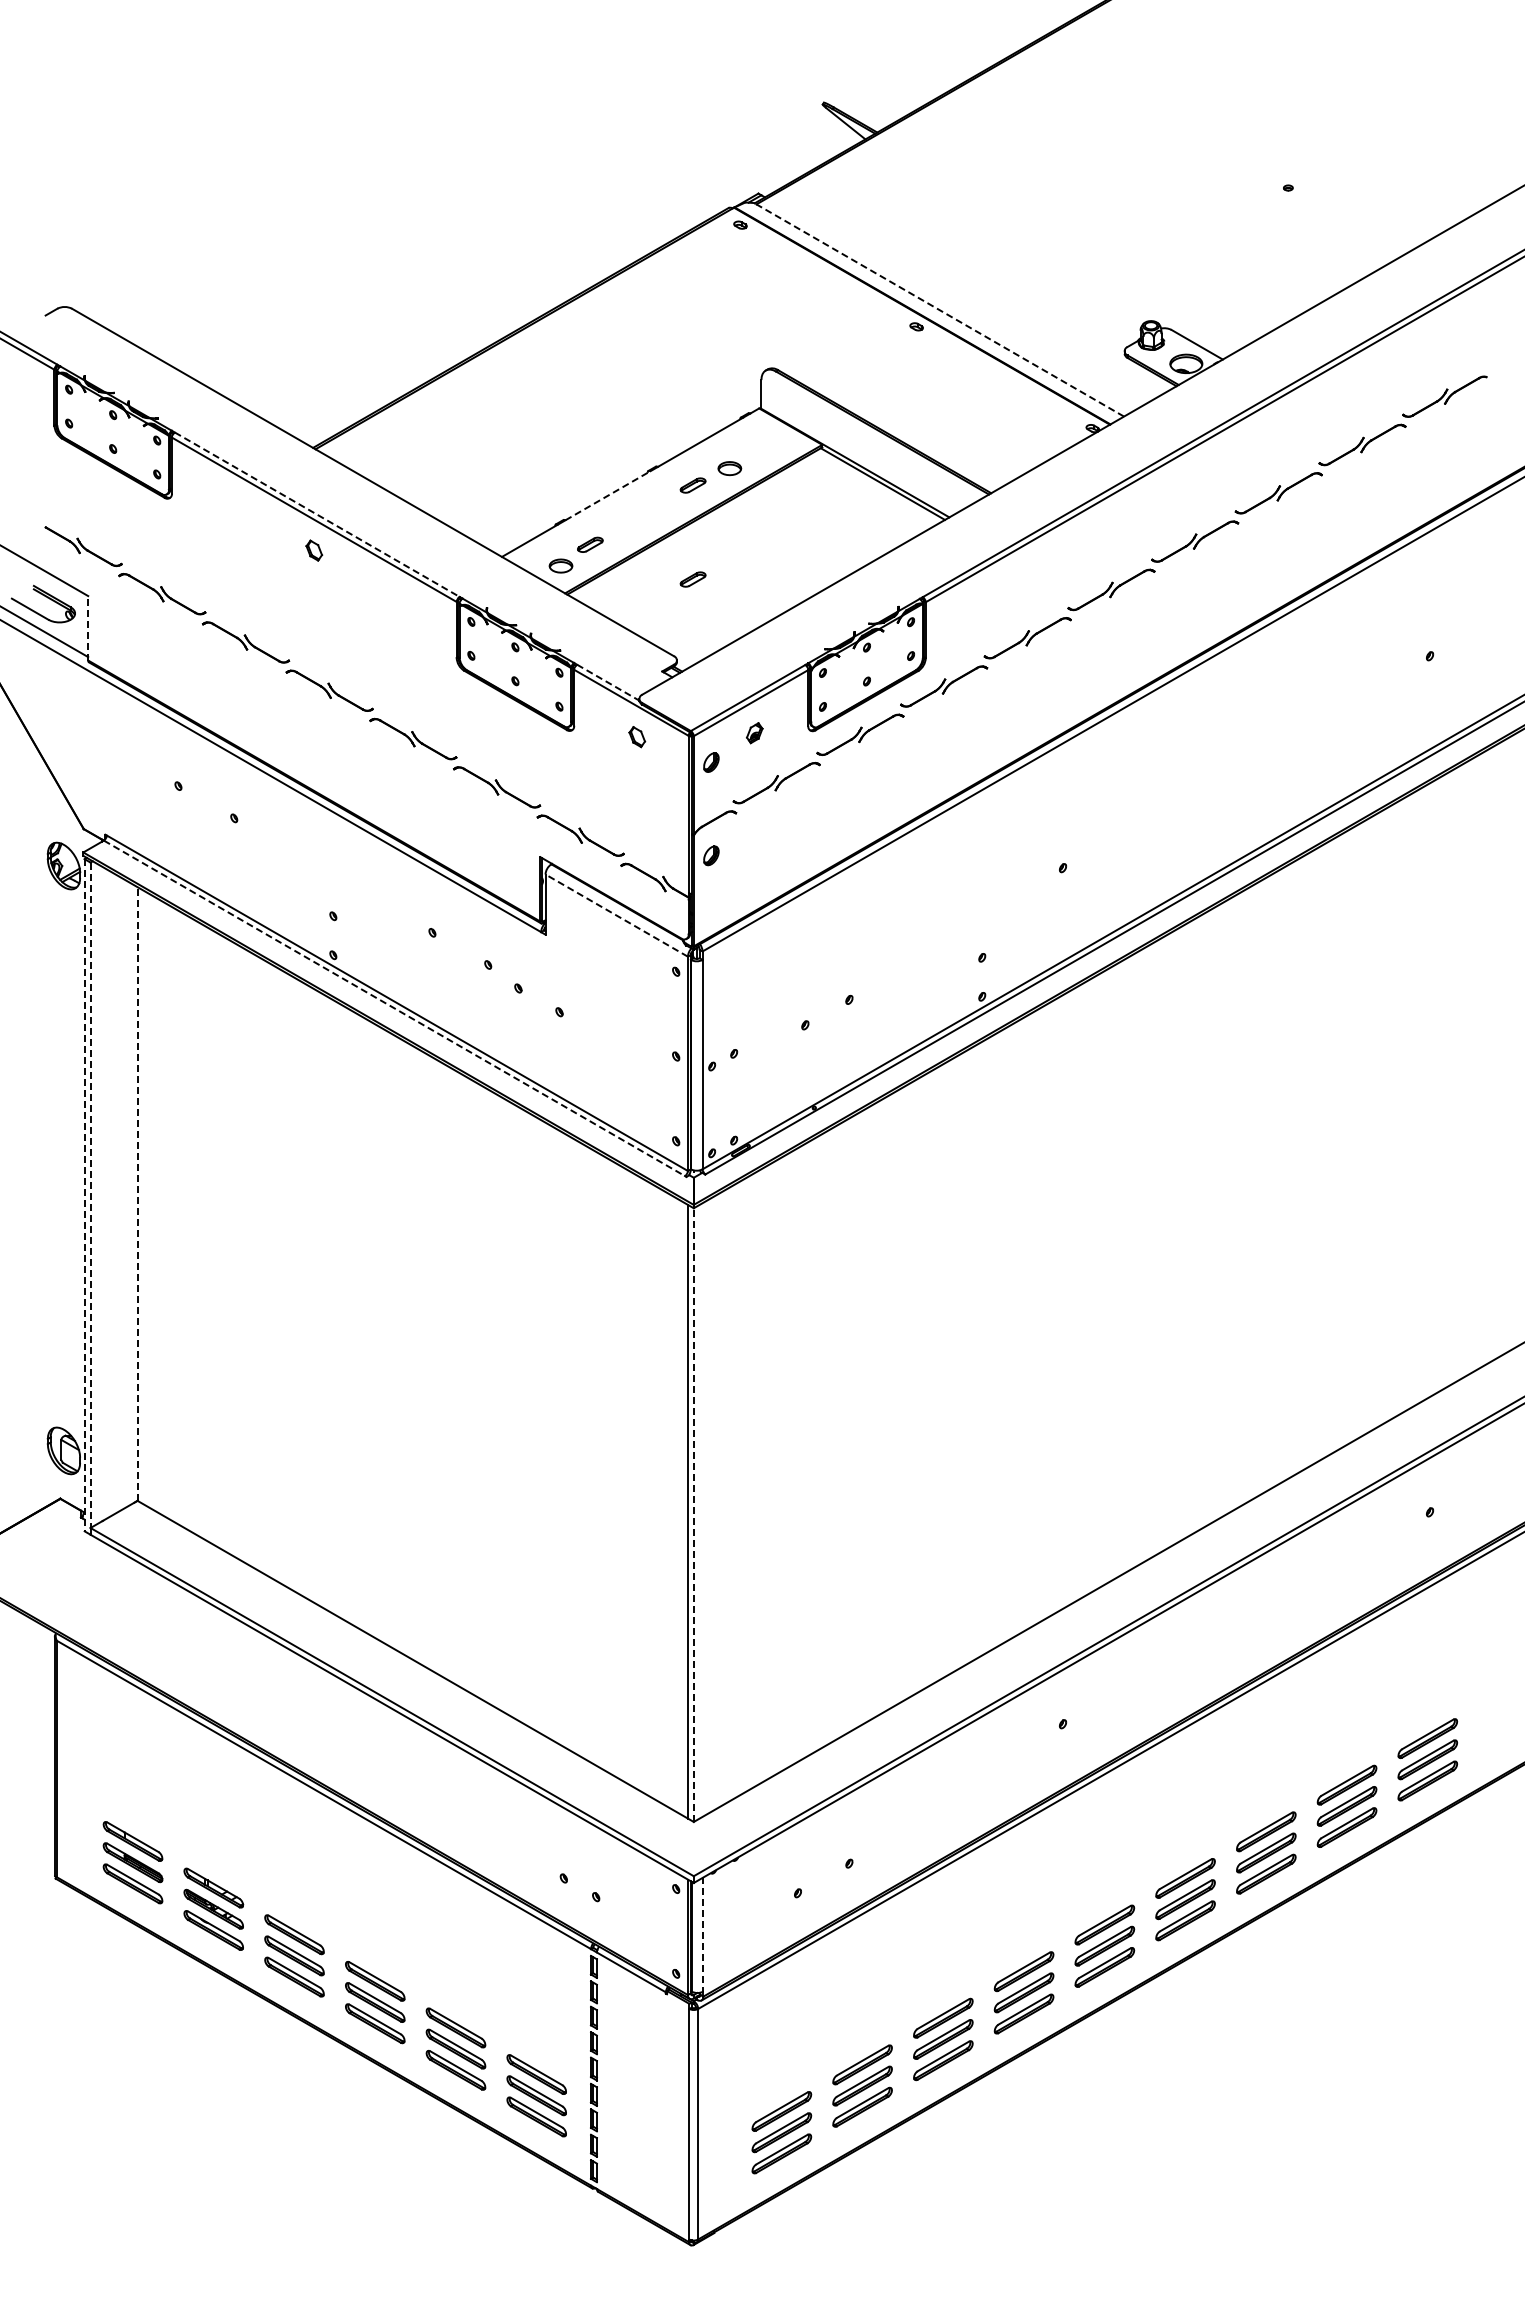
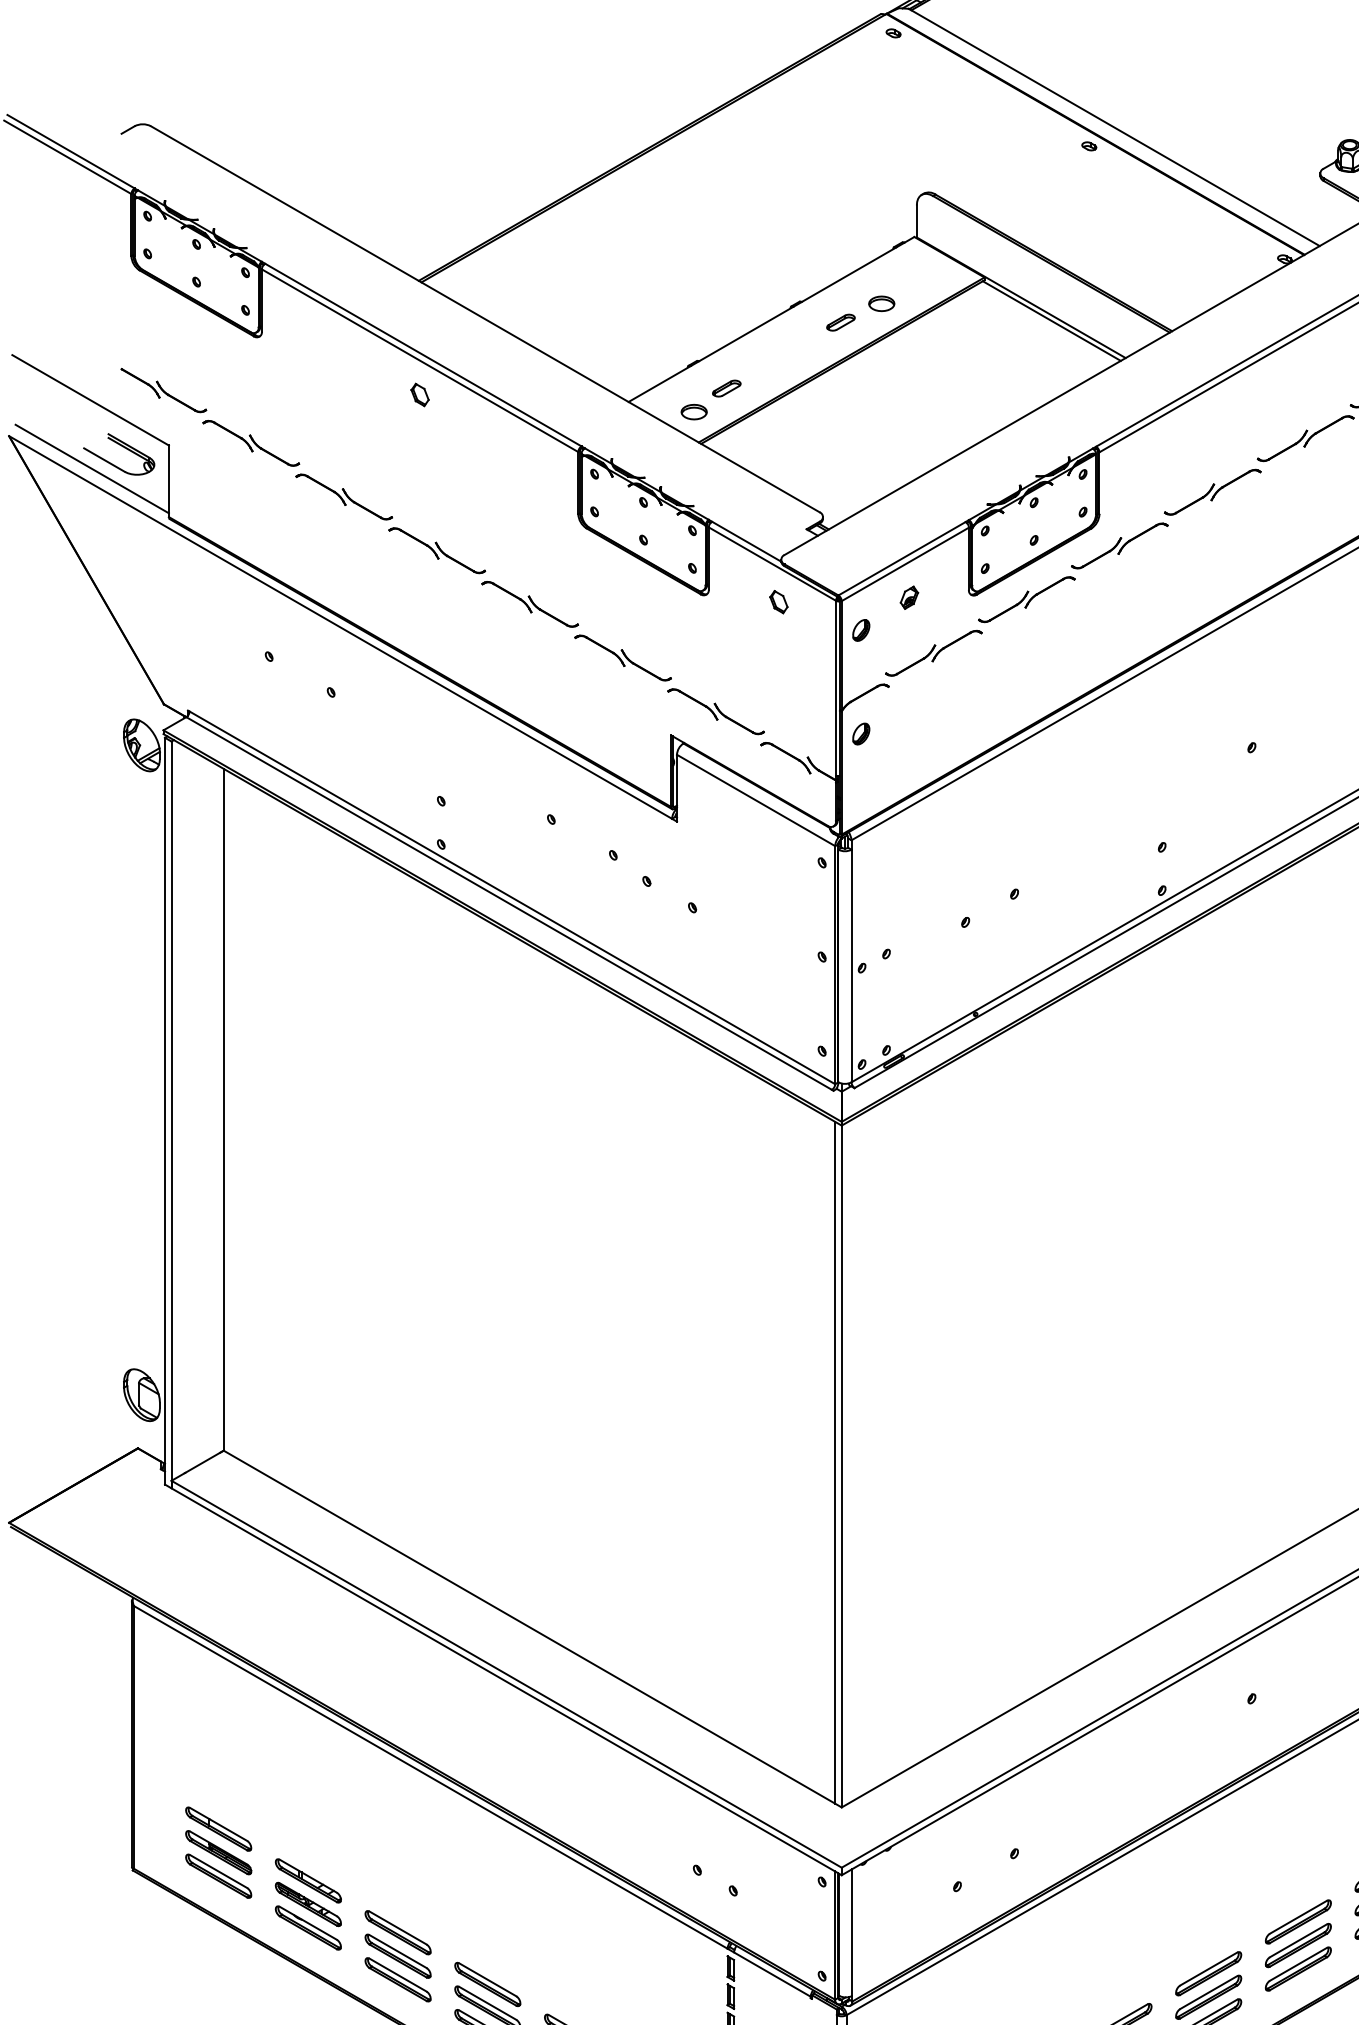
line: (939, 309) -> (1114, 127), dashed -> solid
line: (608, 495) -> (746, 333), dashed -> solid
line: (317, 514) -> (423, 354), dashed -> solid
part: (692, 579) -> (840, 427), removed
line: (88, 627) -> (169, 480), dashed -> solid
line: (608, 682) -> (746, 541), dashed -> solid
line: (616, 915) -> (755, 800), dashed -> solid
line: (394, 1008) -> (509, 903), dashed -> solid
line: (137, 1194) -> (223, 1110), dashed -> solid
line: (84, 1195) -> (164, 1111), dashed -> solid
line: (90, 1199) -> (171, 1115), dashed -> solid
line: (693, 1496) -> (841, 1445), dashed -> solid
line: (703, 1935) -> (852, 1933), dashed -> solid

